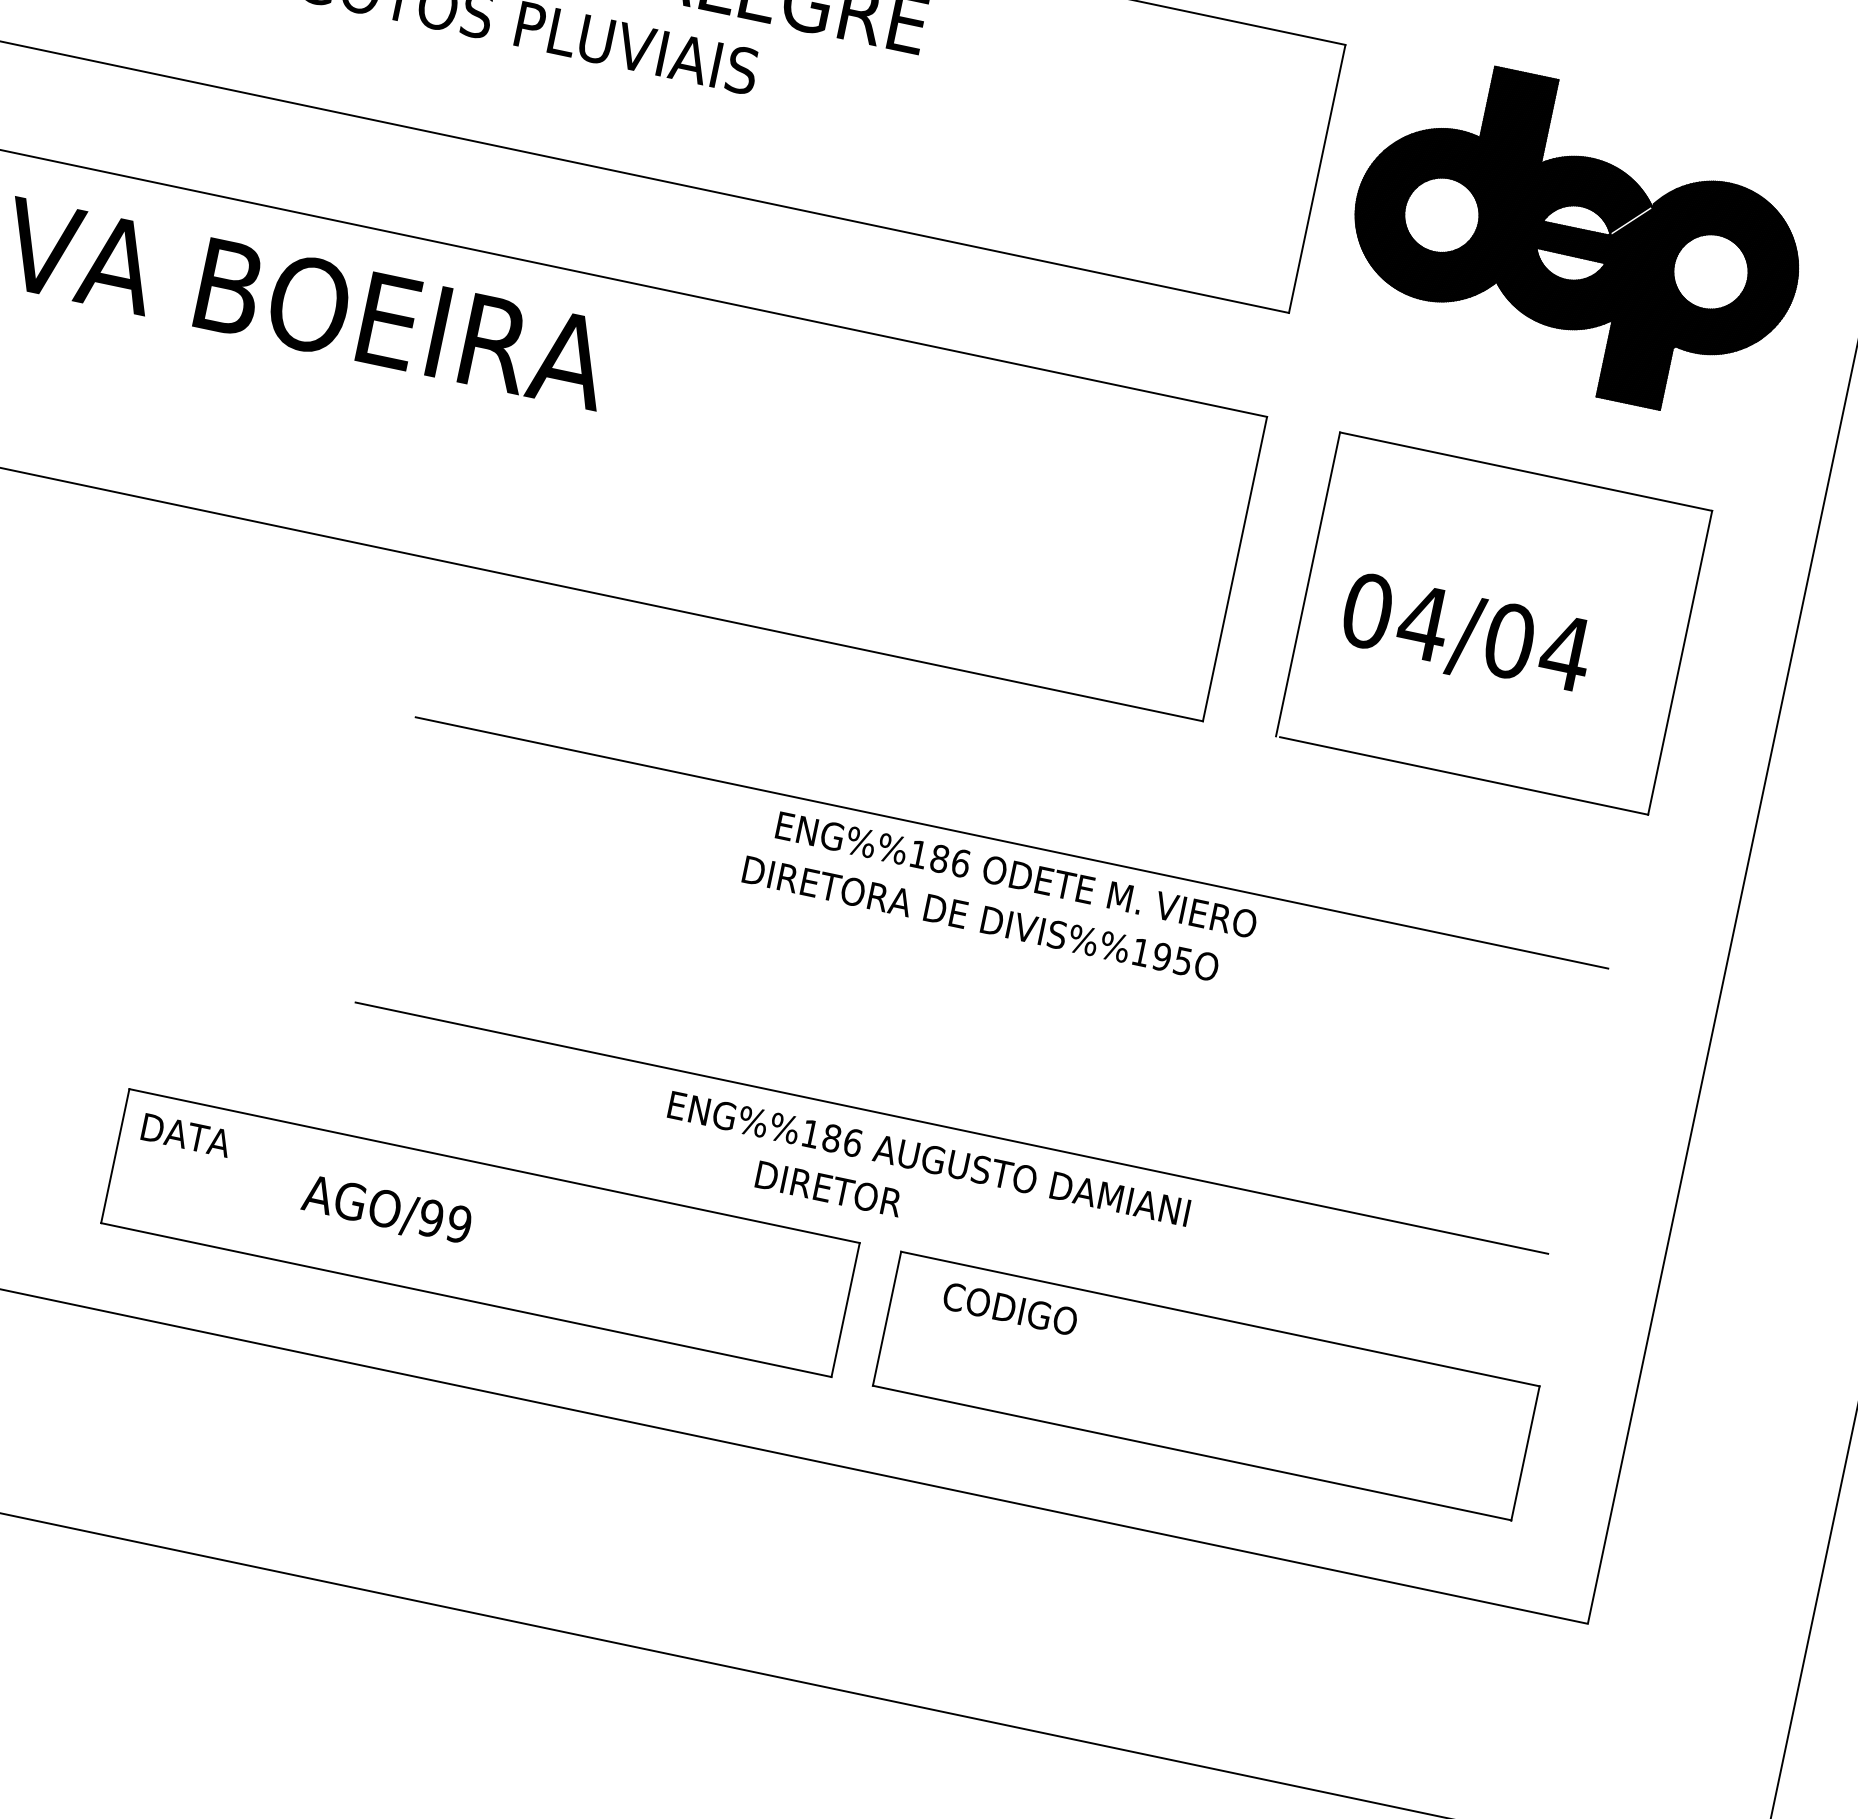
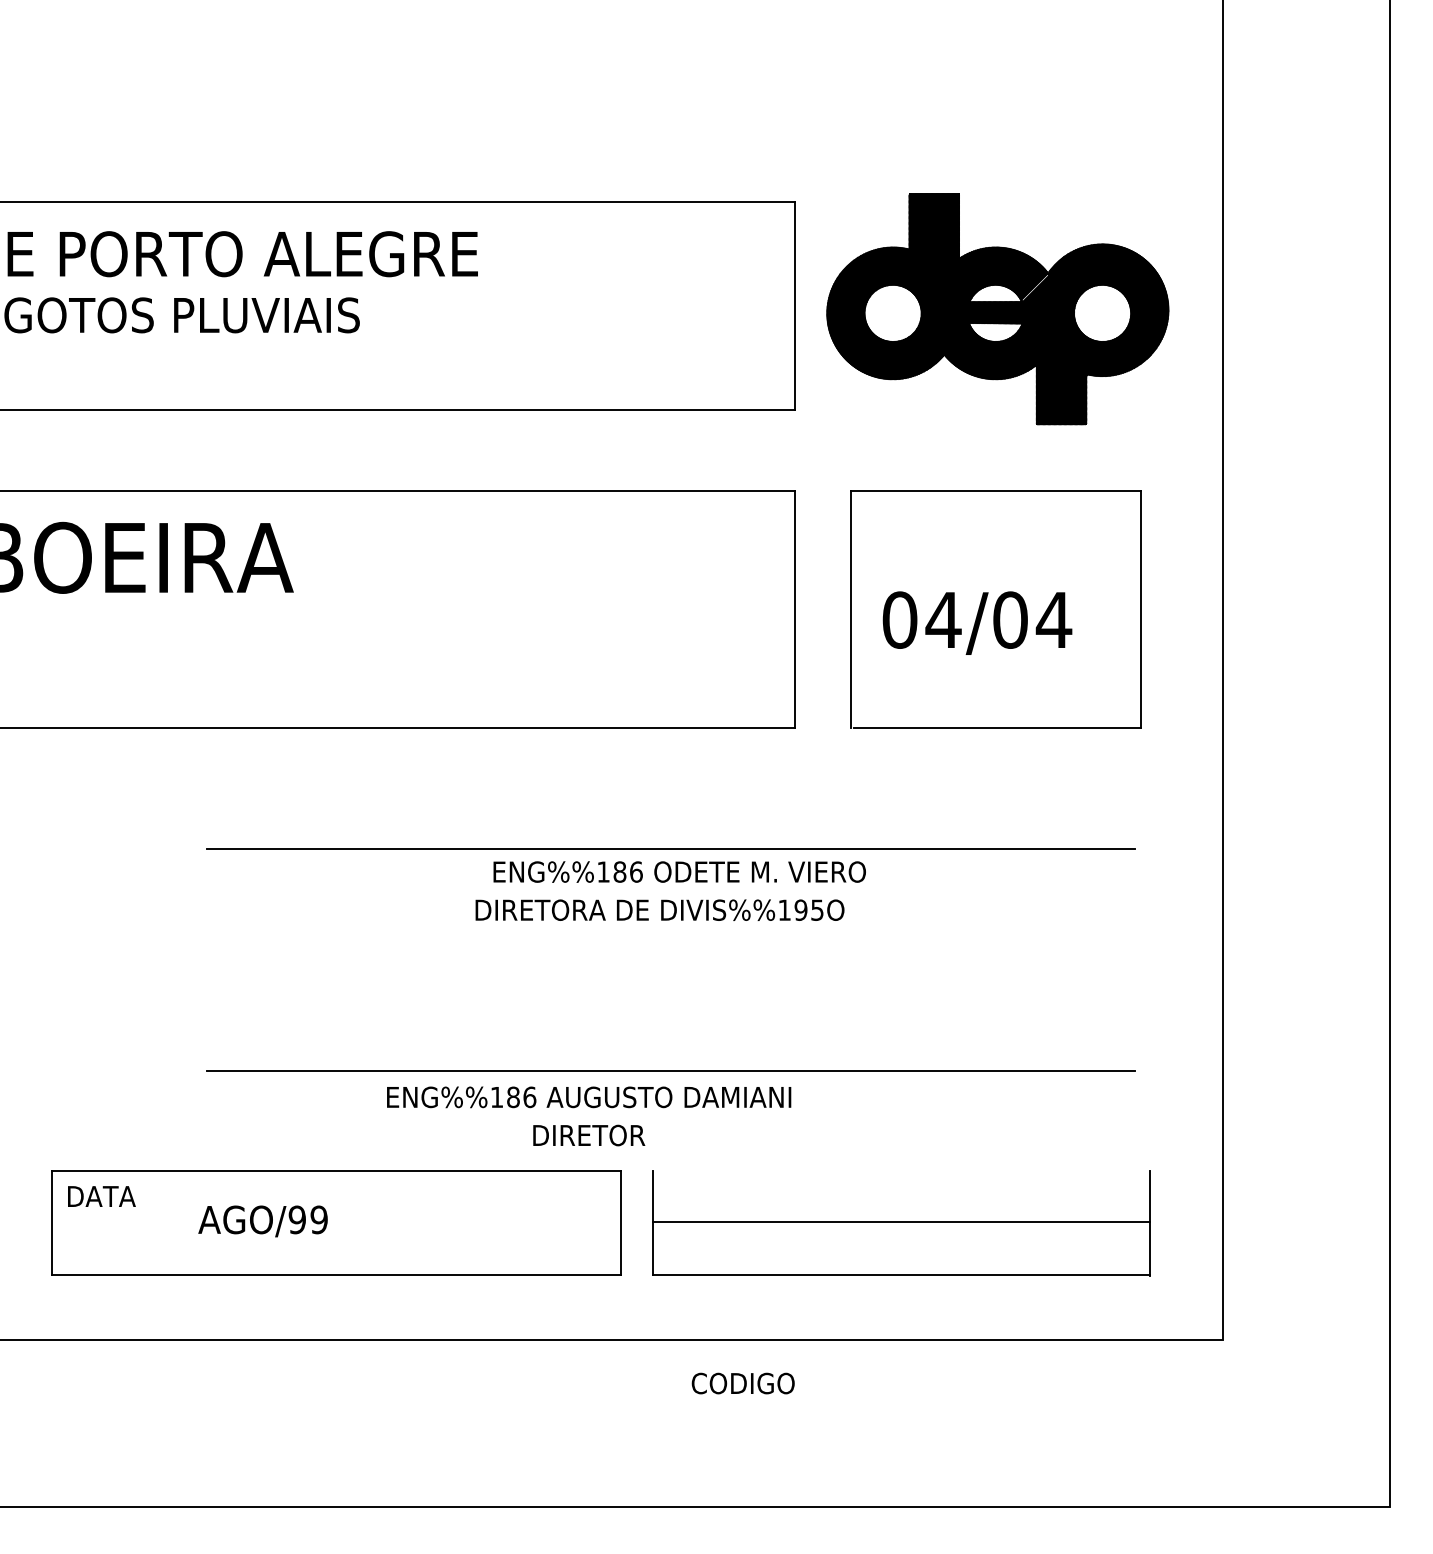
text: (929, 1159) -> (589, 1097), moved
text: (1009, 1308) -> (742, 1383), moved
line: (1219, 1318) -> (900, 1221), moved

